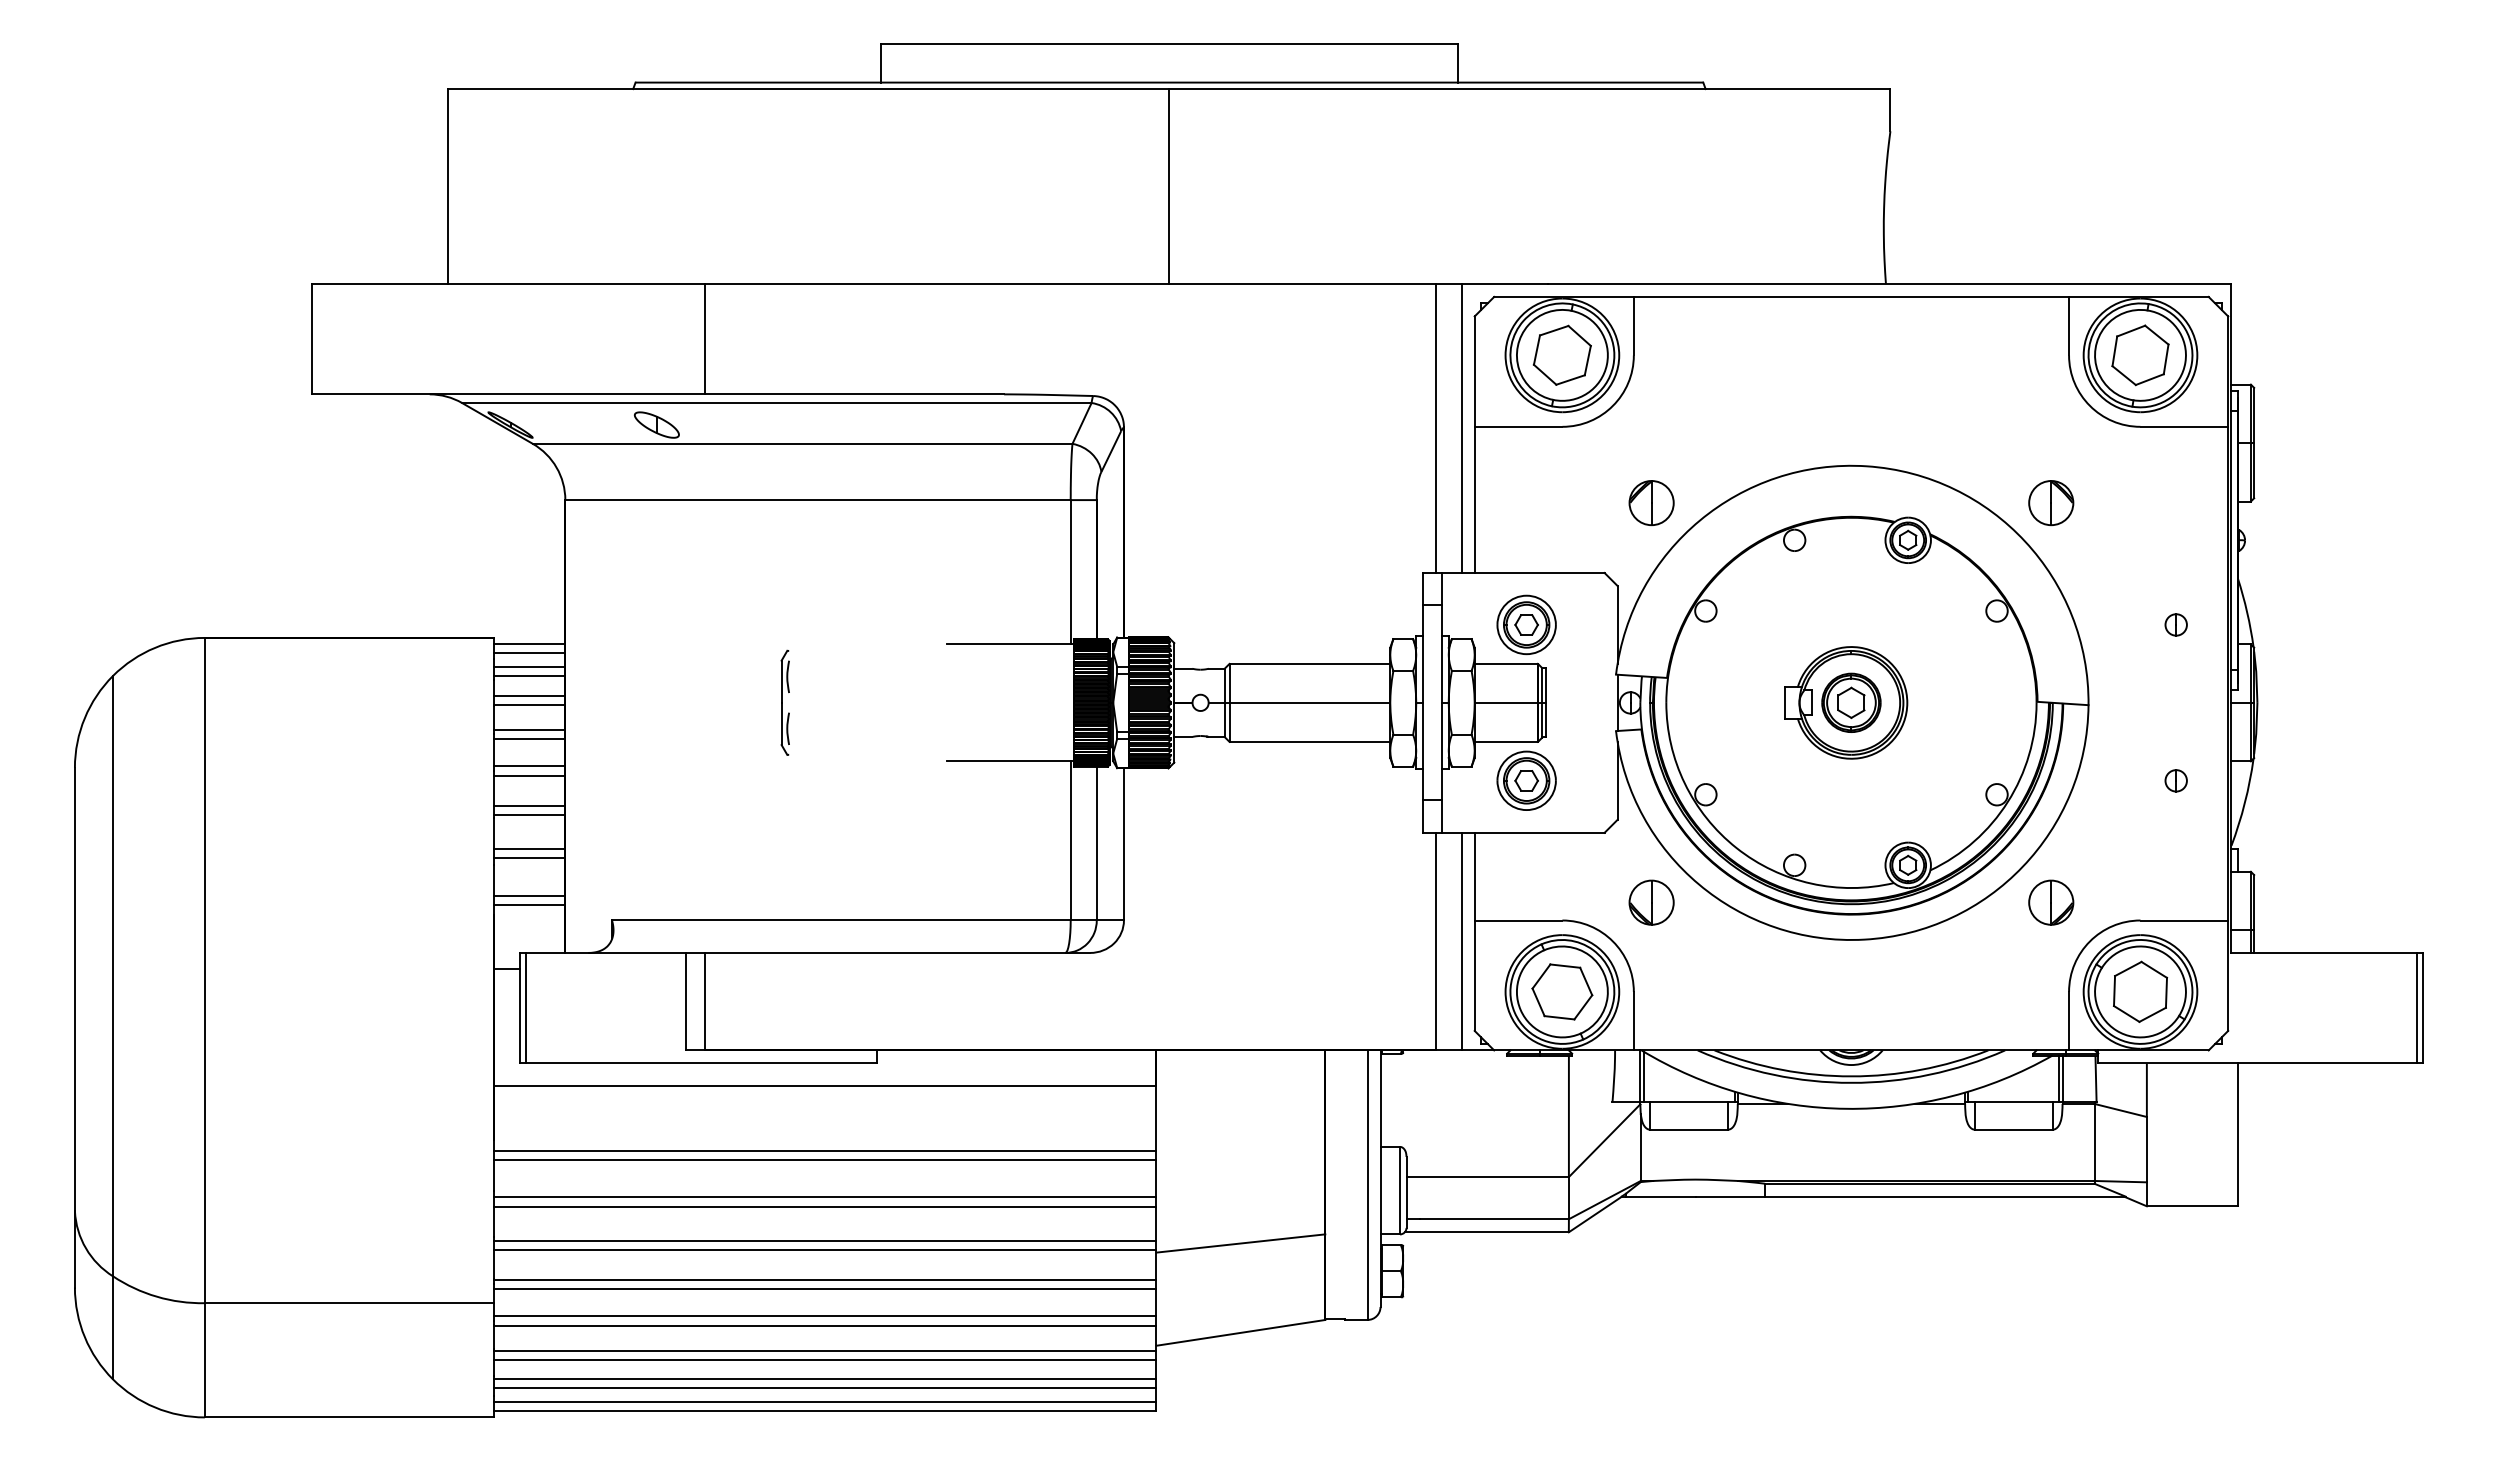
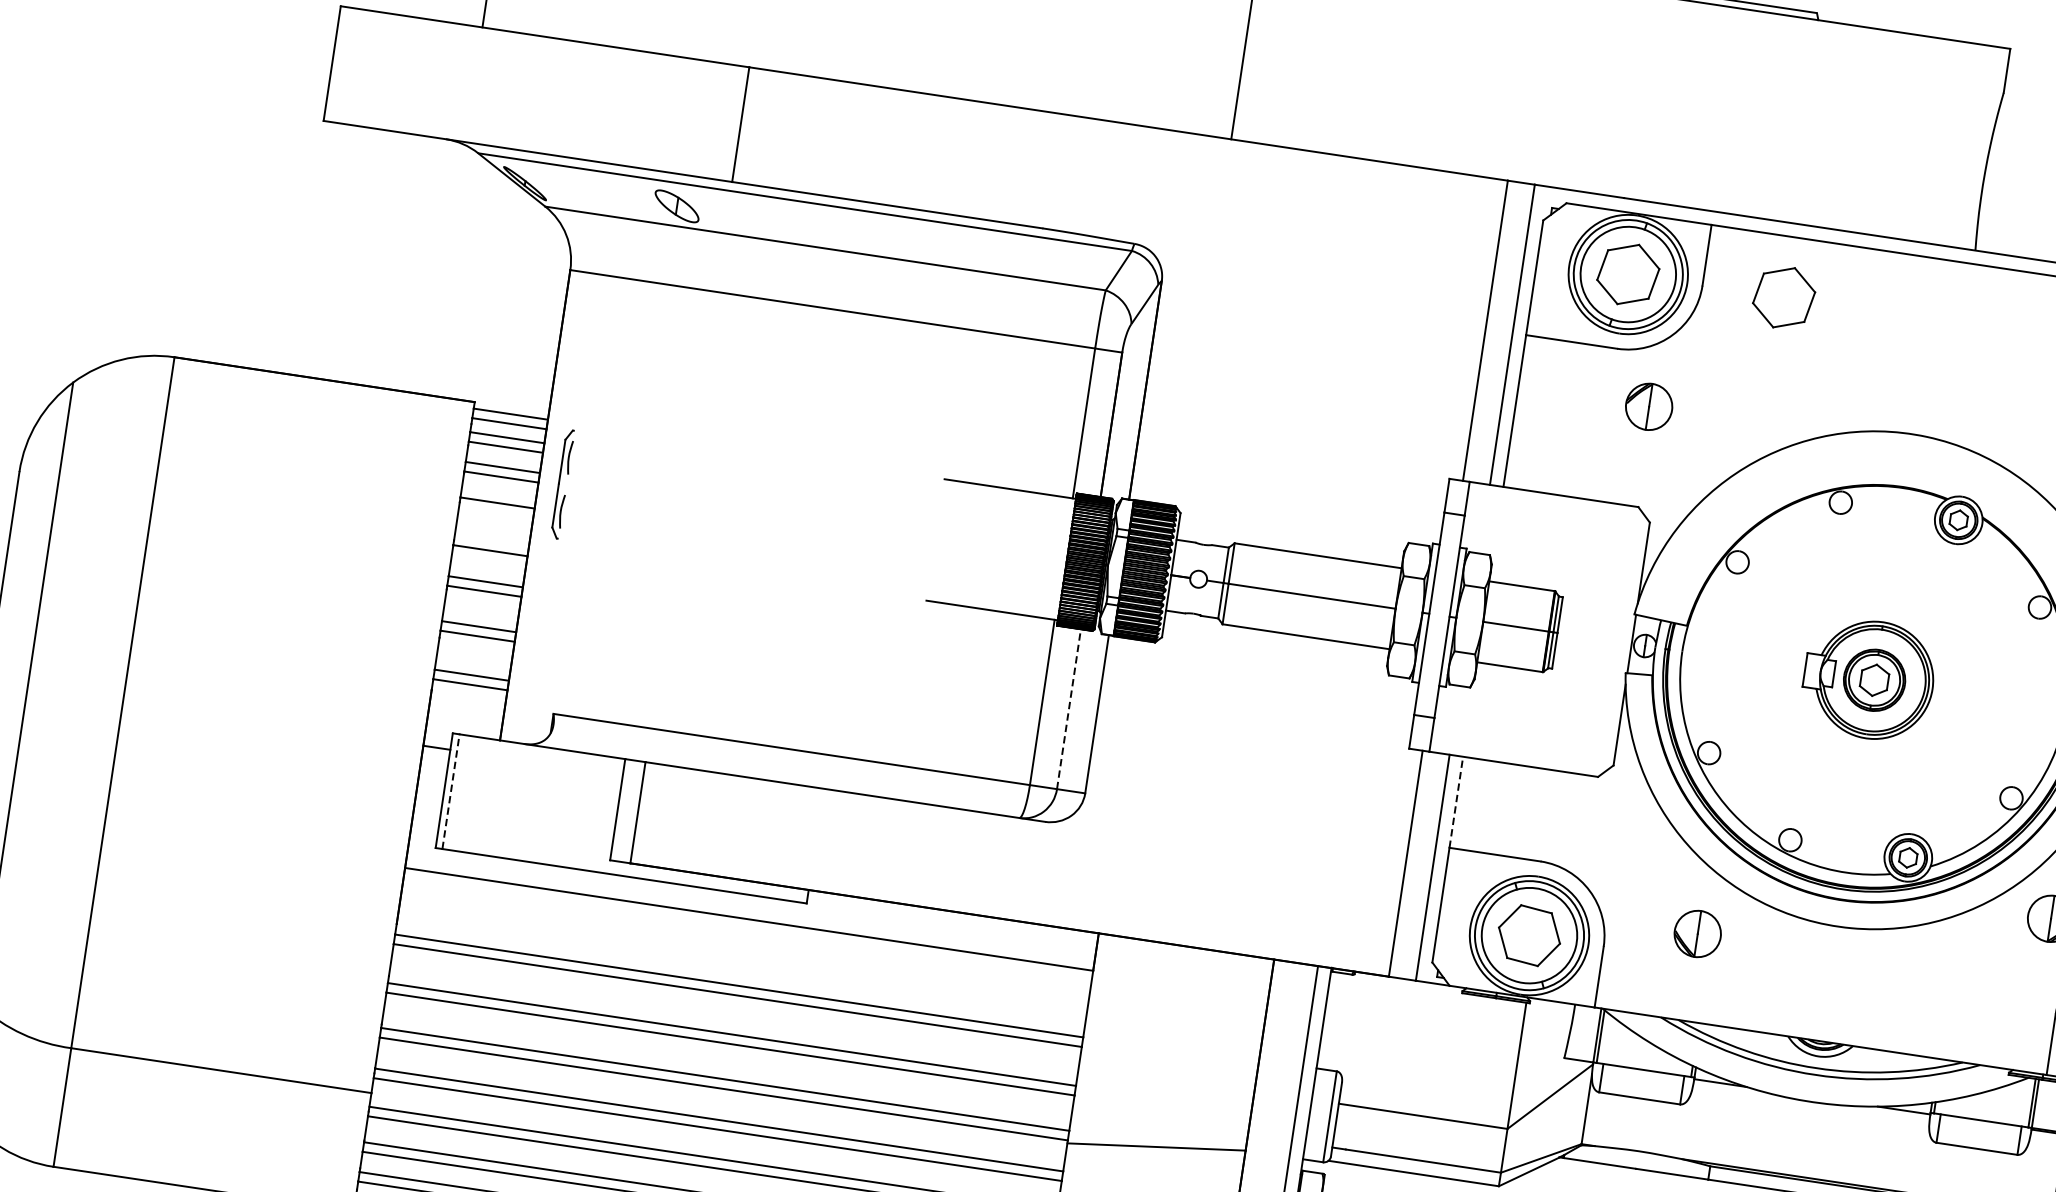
part: (1711, 354) -> (1783, 296), added
part: (1651, 503) -> (1648, 407), moved
part: (1526, 624) -> (1549, 548), removed
part: (784, 702) -> (561, 483), moved
line: (529, 738) -> (496, 512), removed
line: (529, 766) -> (491, 541), removed
part: (1526, 780) -> (1525, 710), removed
line: (1096, 843) -> (1068, 709), solid -> dashed
line: (1474, 876) -> (1456, 802), solid -> dashed
part: (1651, 902) -> (1697, 933), moved
line: (526, 1007) -> (451, 791), solid -> dashed

